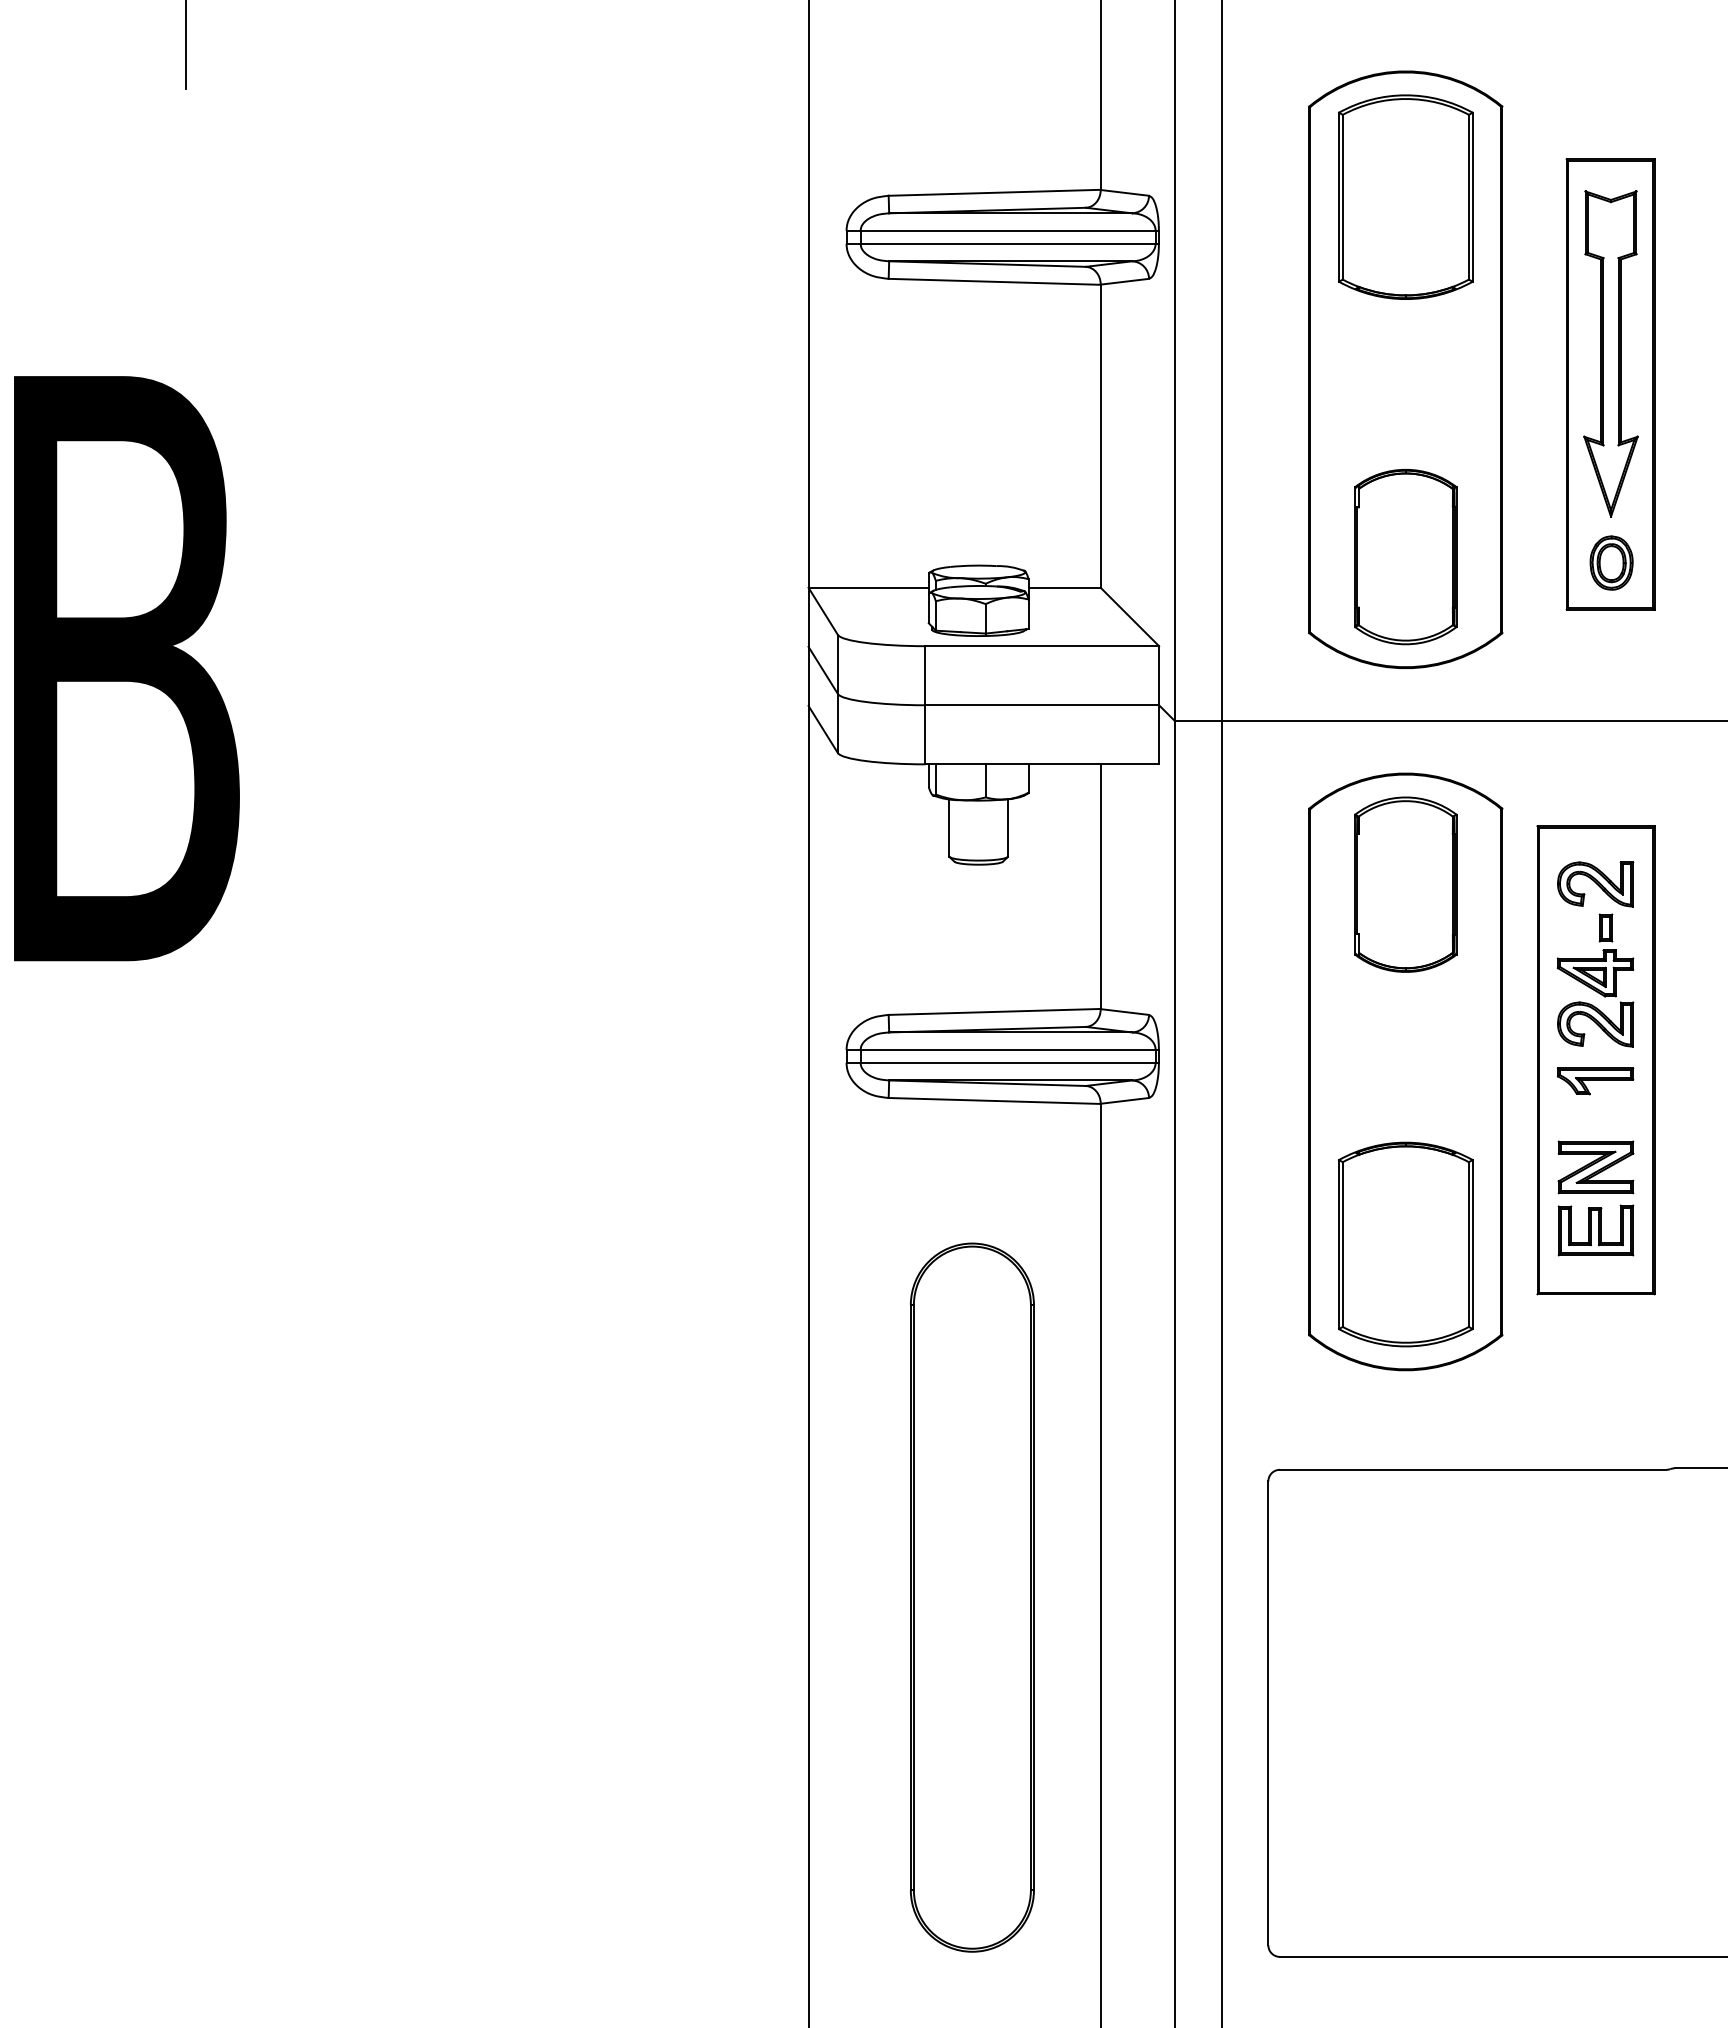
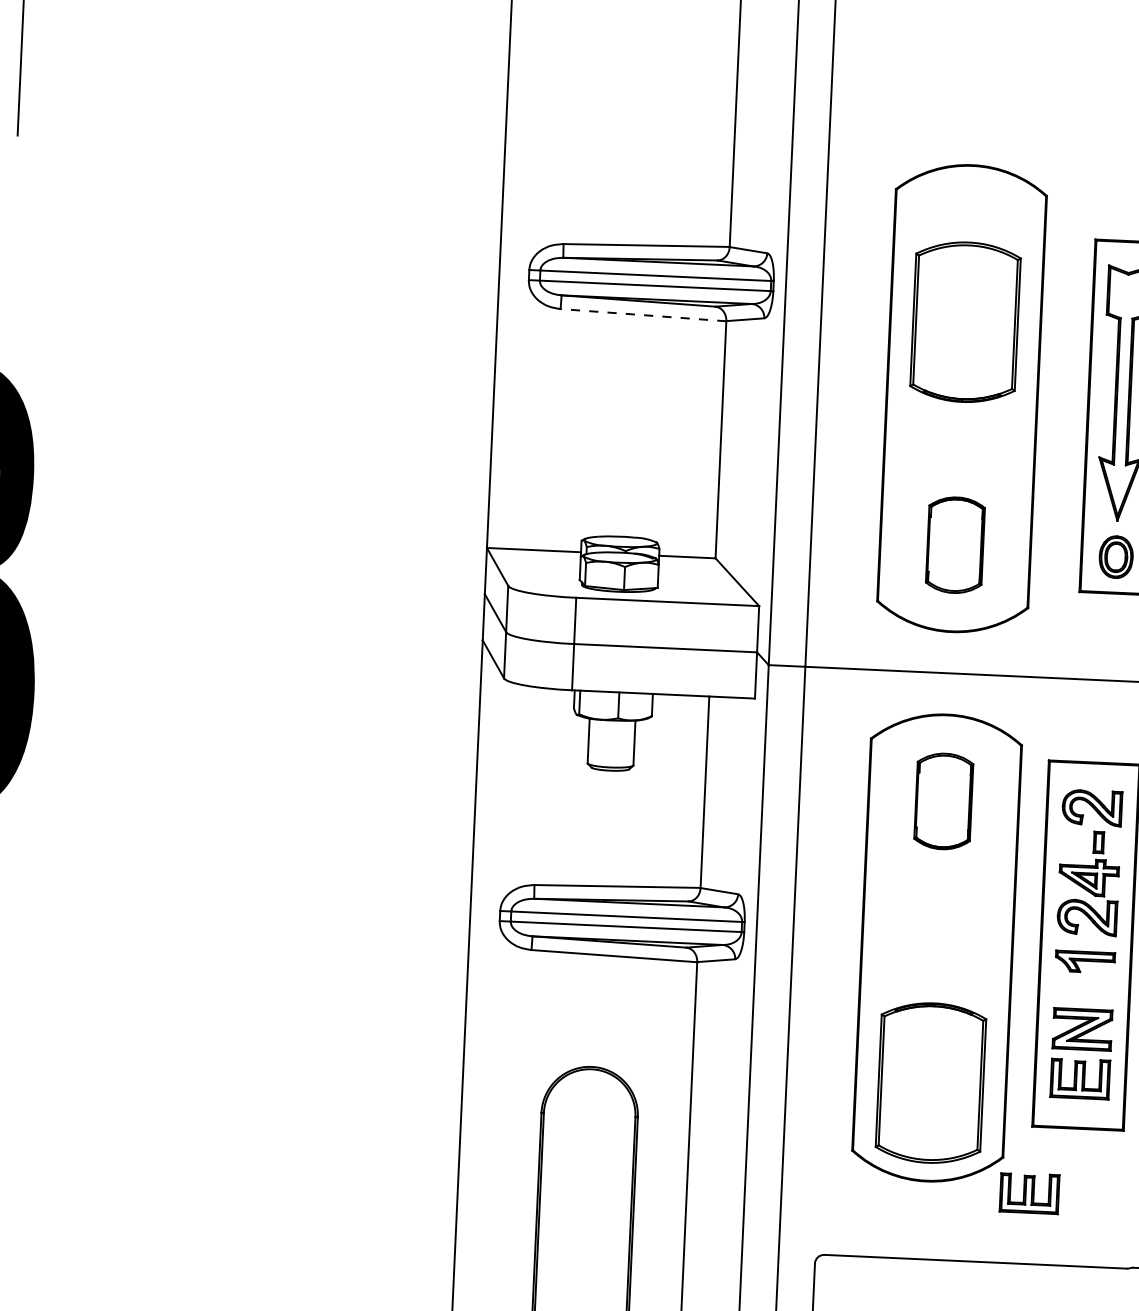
part: (1405, 196) -> (965, 321), moved
line: (994, 281) -> (643, 314), solid -> dashed
part: (1405, 557) -> (955, 545), size x0.7
part: (1405, 884) -> (943, 801), size x0.7
part: (1537, 1379) -> (1029, 1193), added

